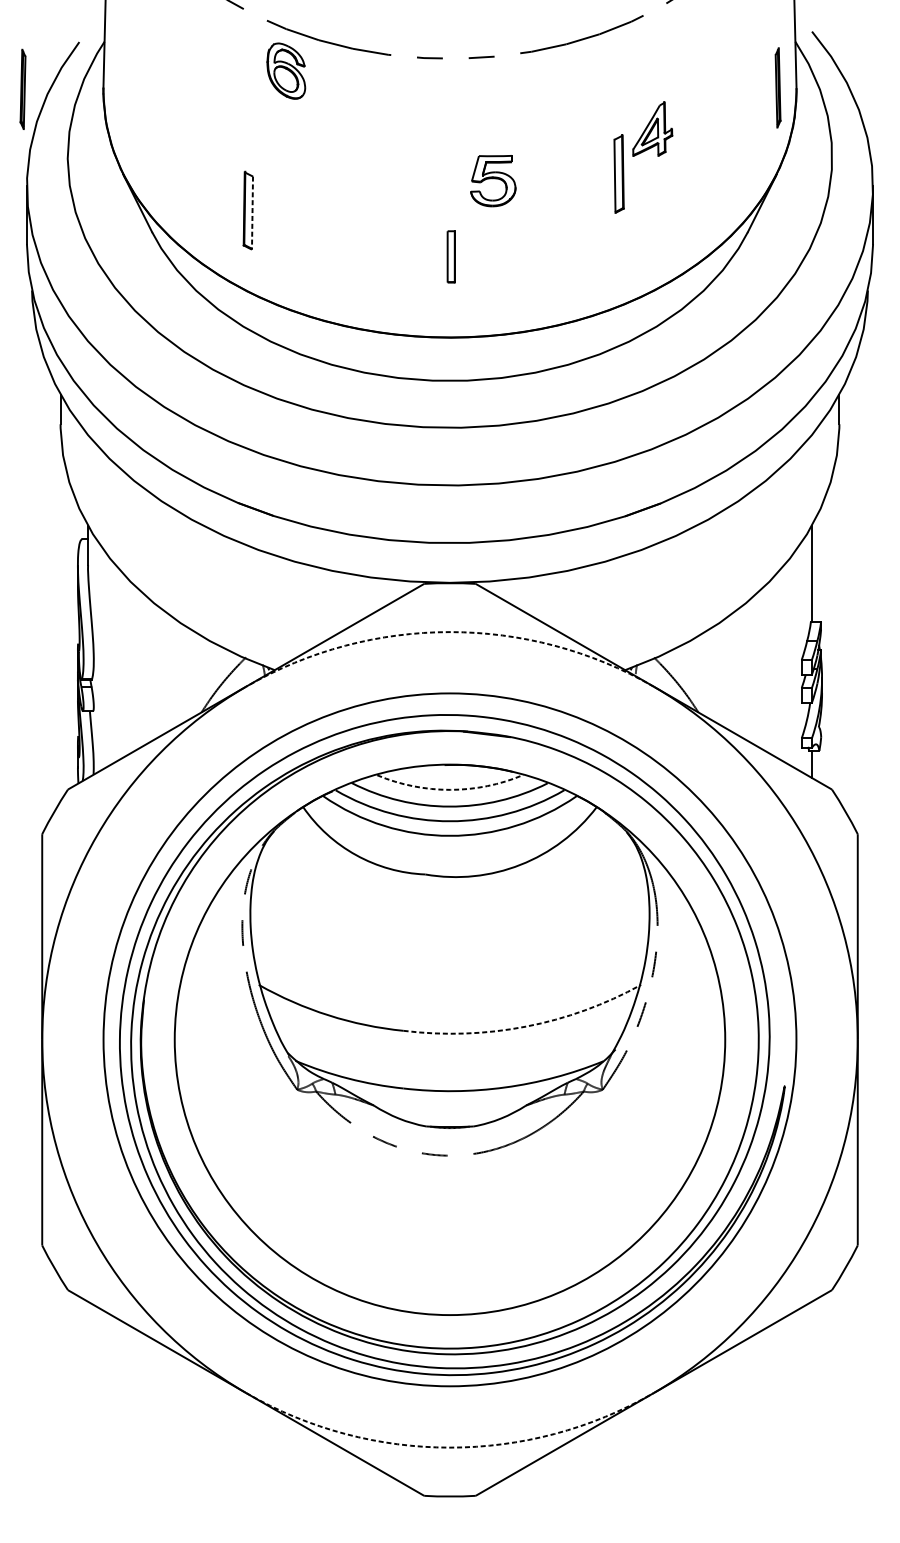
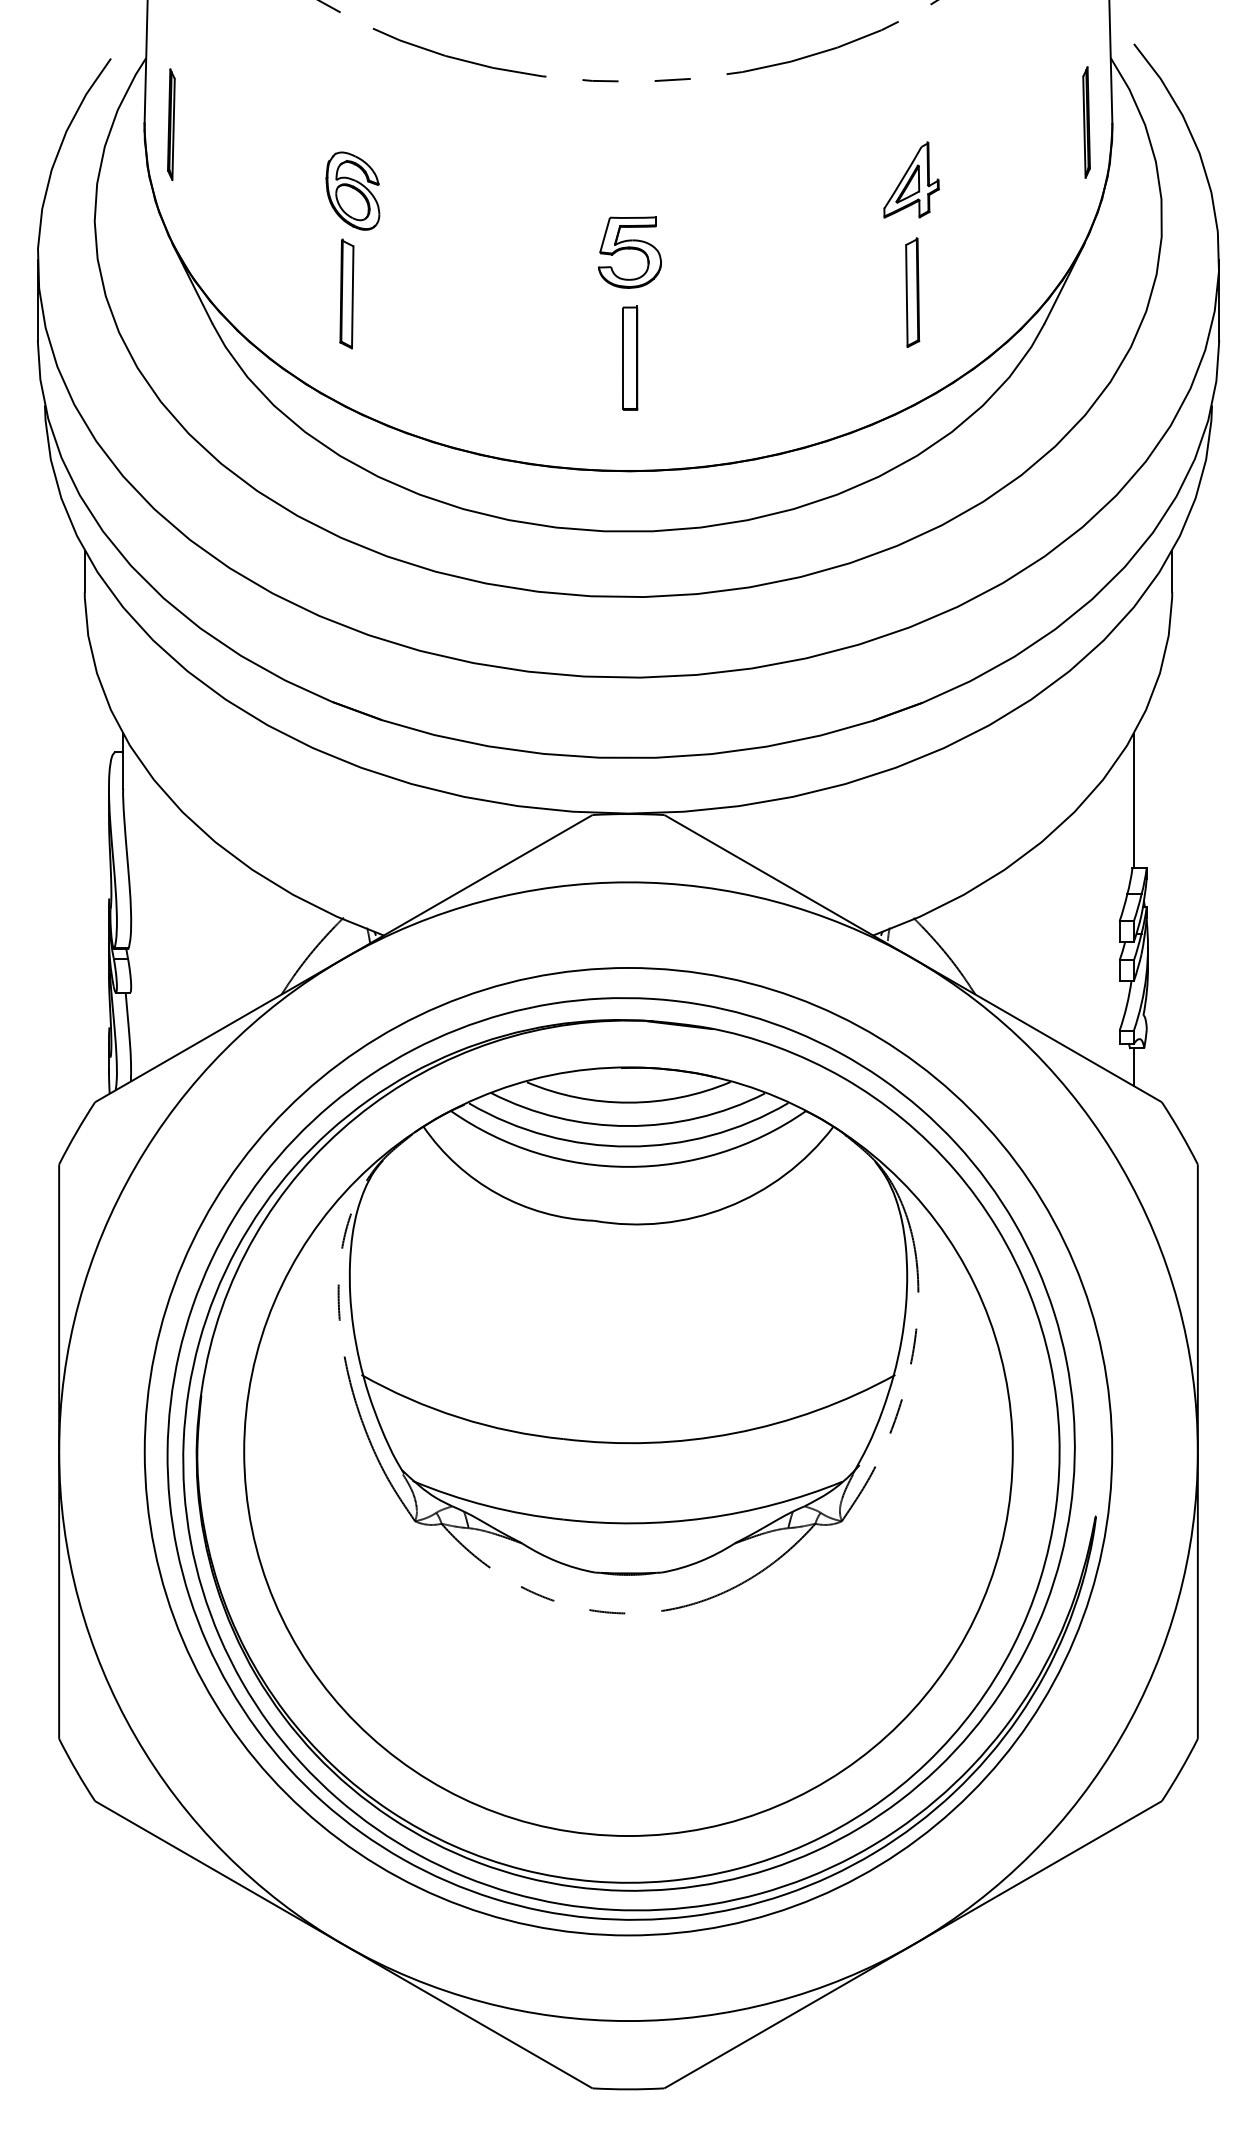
part: (285, 70) -> (352, 190), moved
part: (23, 89) -> (171, 124), moved
part: (619, 173) -> (912, 292), moved
part: (492, 180) -> (629, 252), moved
line: (252, 213) -> (352, 297), dashed -> solid
part: (451, 256) -> (630, 357), size x1.43
arc: (450, 632) -> (628, 882), dashed -> solid
arc: (450, 789) -> (628, 1102), dashed -> solid
arc: (525, 1026) -> (734, 1433), dashed -> solid
arc: (450, 1447) -> (628, 2021), dashed -> solid

